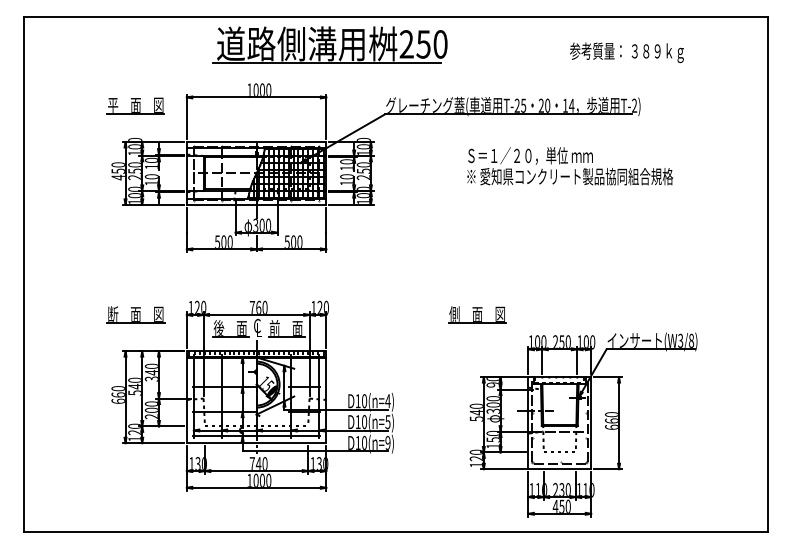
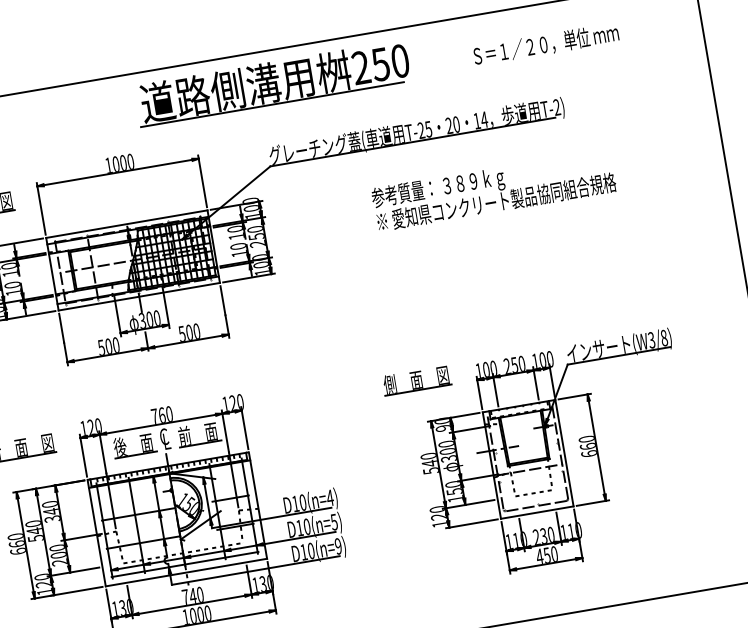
part: (329, 44) -> (271, 83), moved
text: (633, 52) -> (545, 45), 参考質量： ３８９ｋｇ -> Ｓ＝１／２０，単位 ｍｍ
text: (529, 157) -> (445, 188), Ｓ＝１／２０，単位 ｍｍ -> 参考質量： ３８９ｋｇ
part: (583, 424) -> (555, 456), moved

